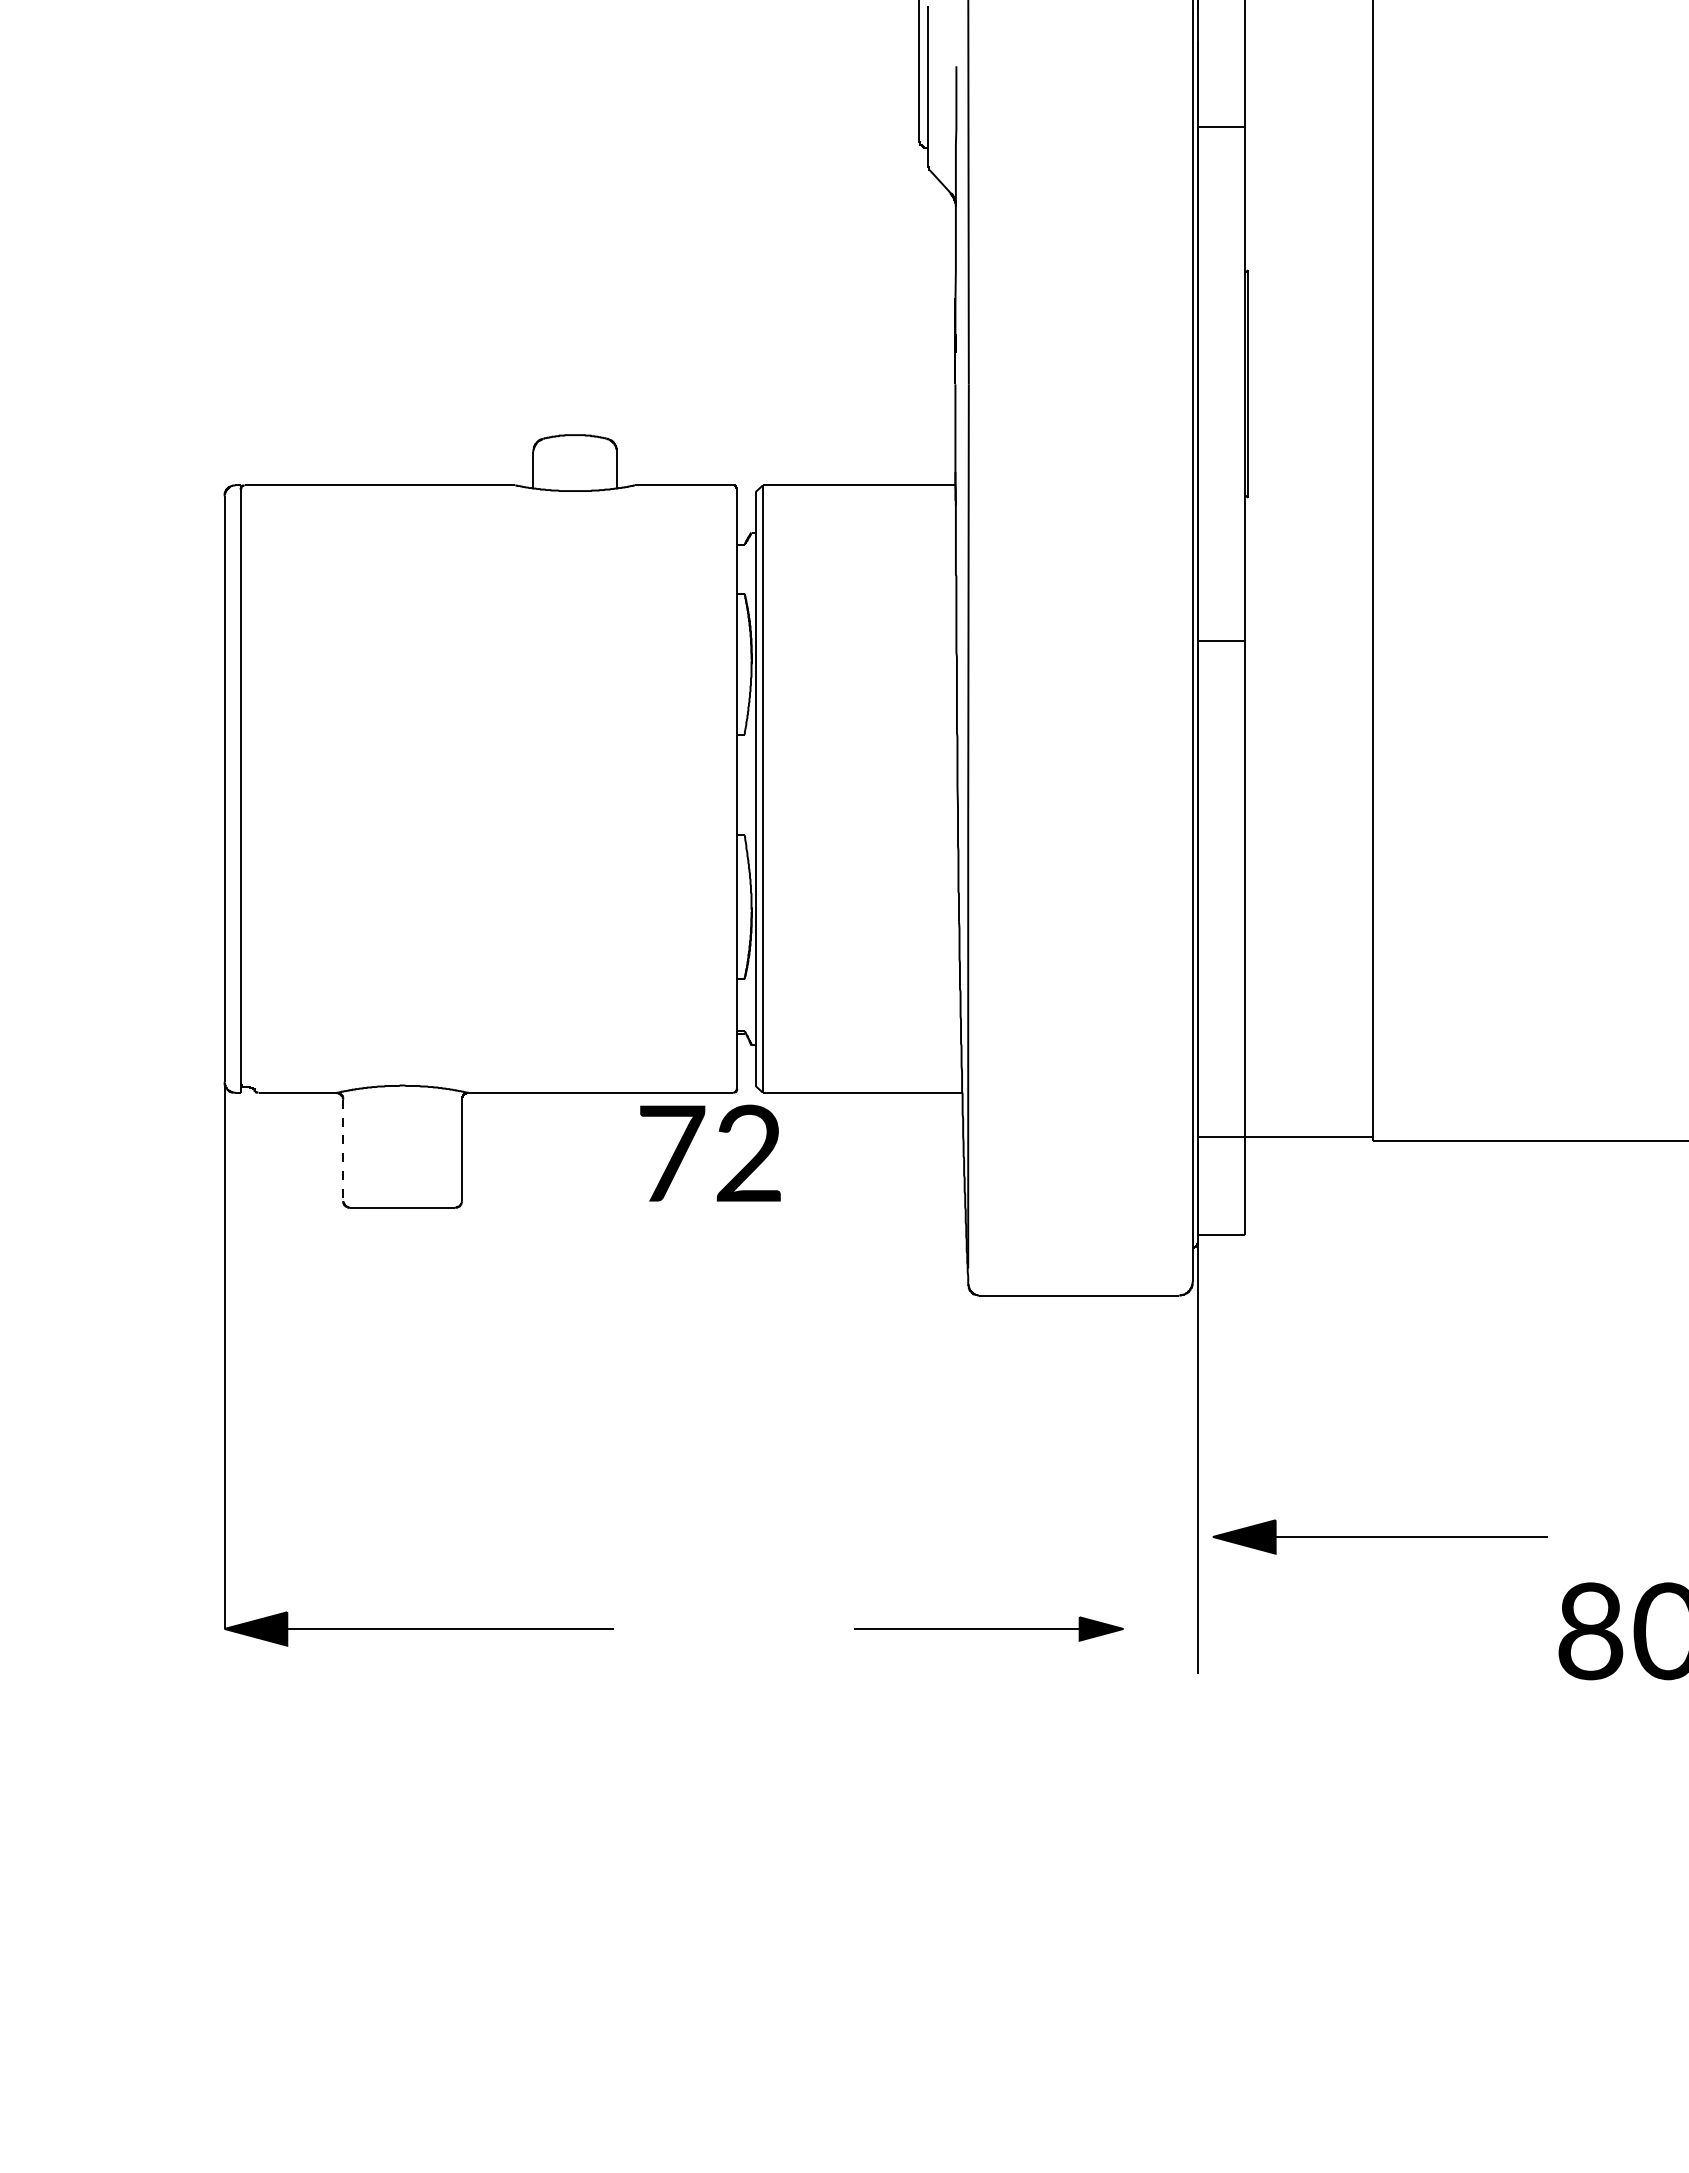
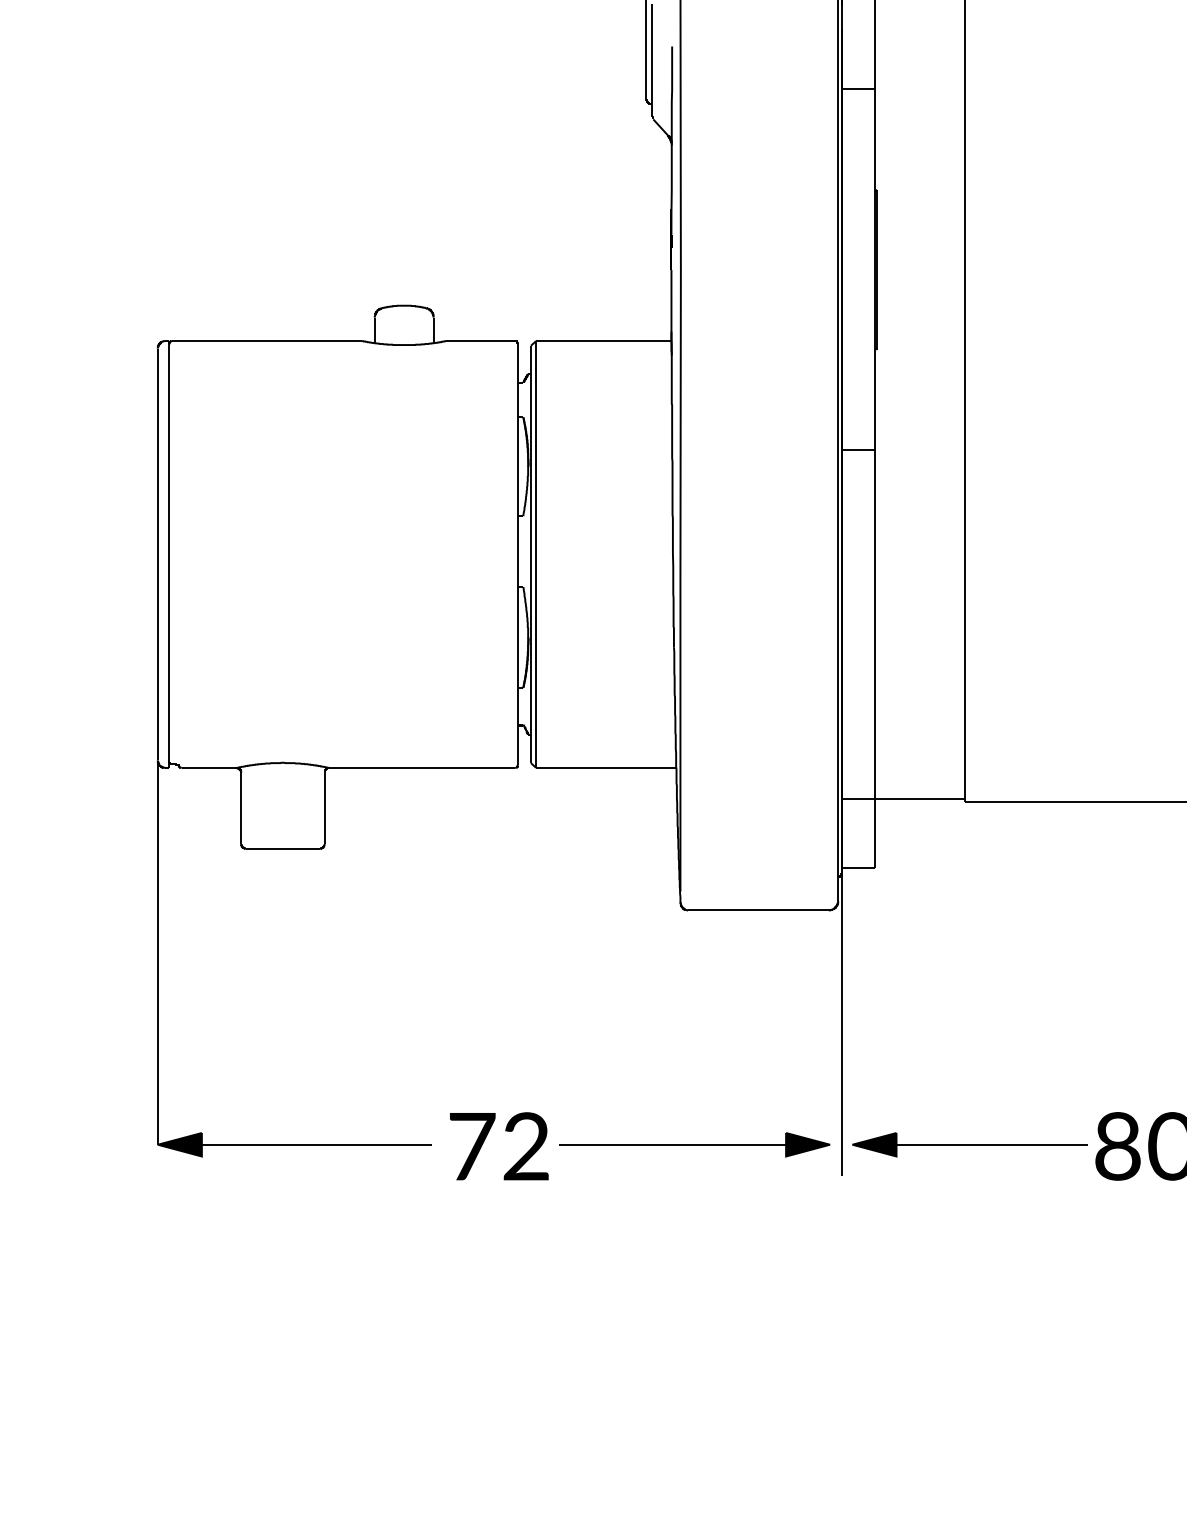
line: (343, 1150) -> (241, 808), dashed -> solid
text: (710, 1152) -> (499, 1145), moved
part: (1379, 1536) -> (969, 1144), moved
part: (988, 1628) -> (694, 1144), size x1.43

